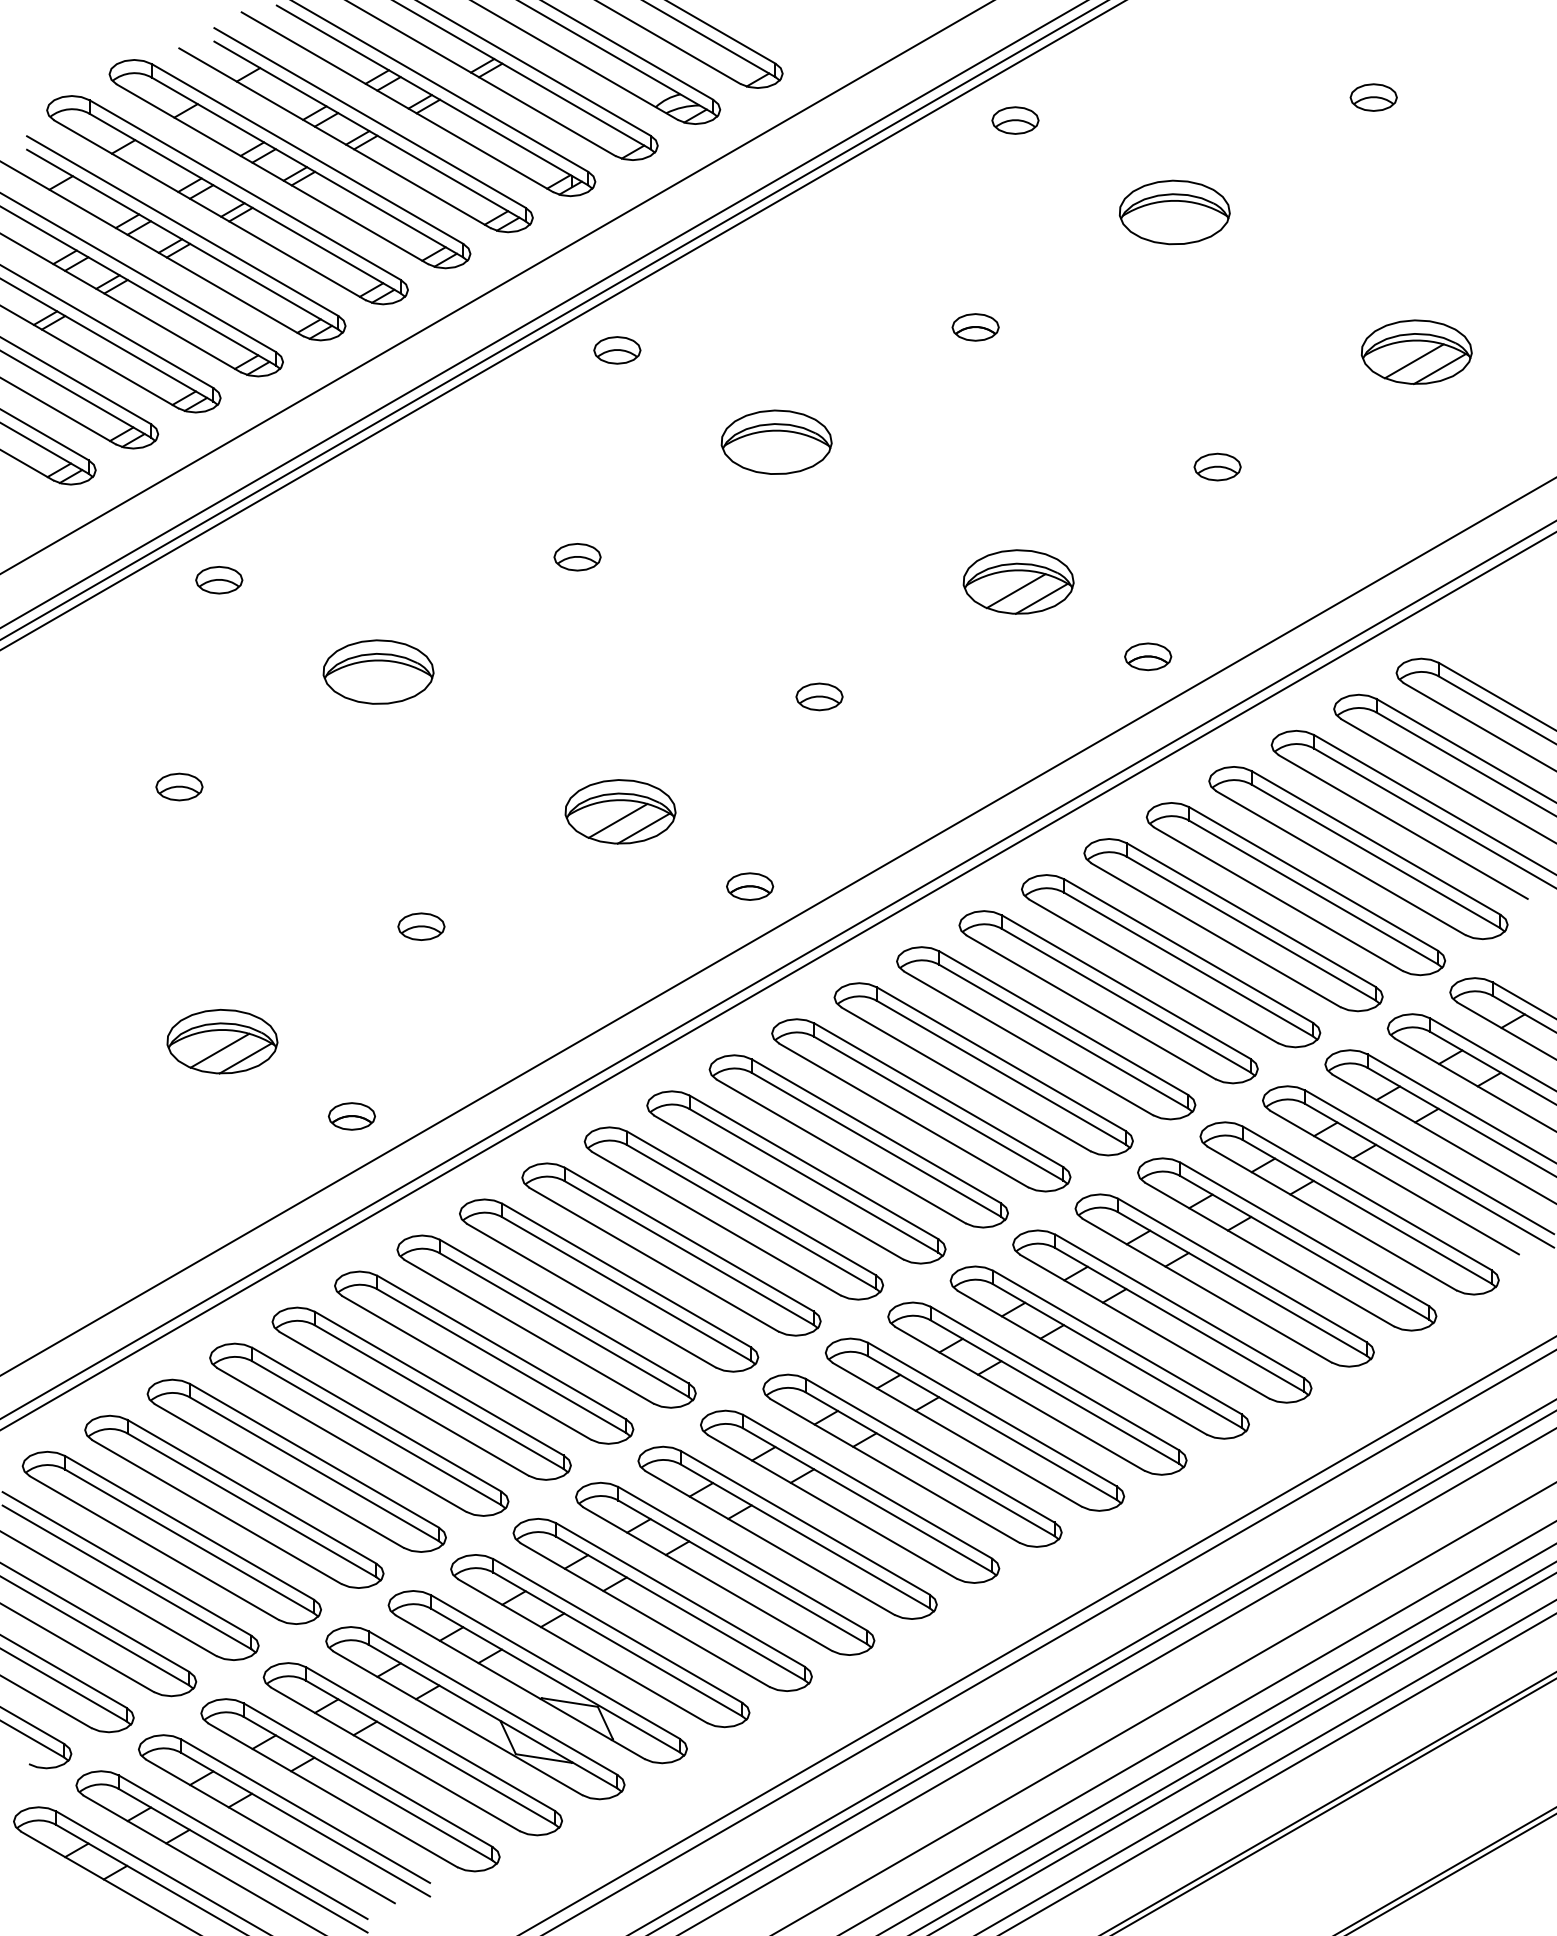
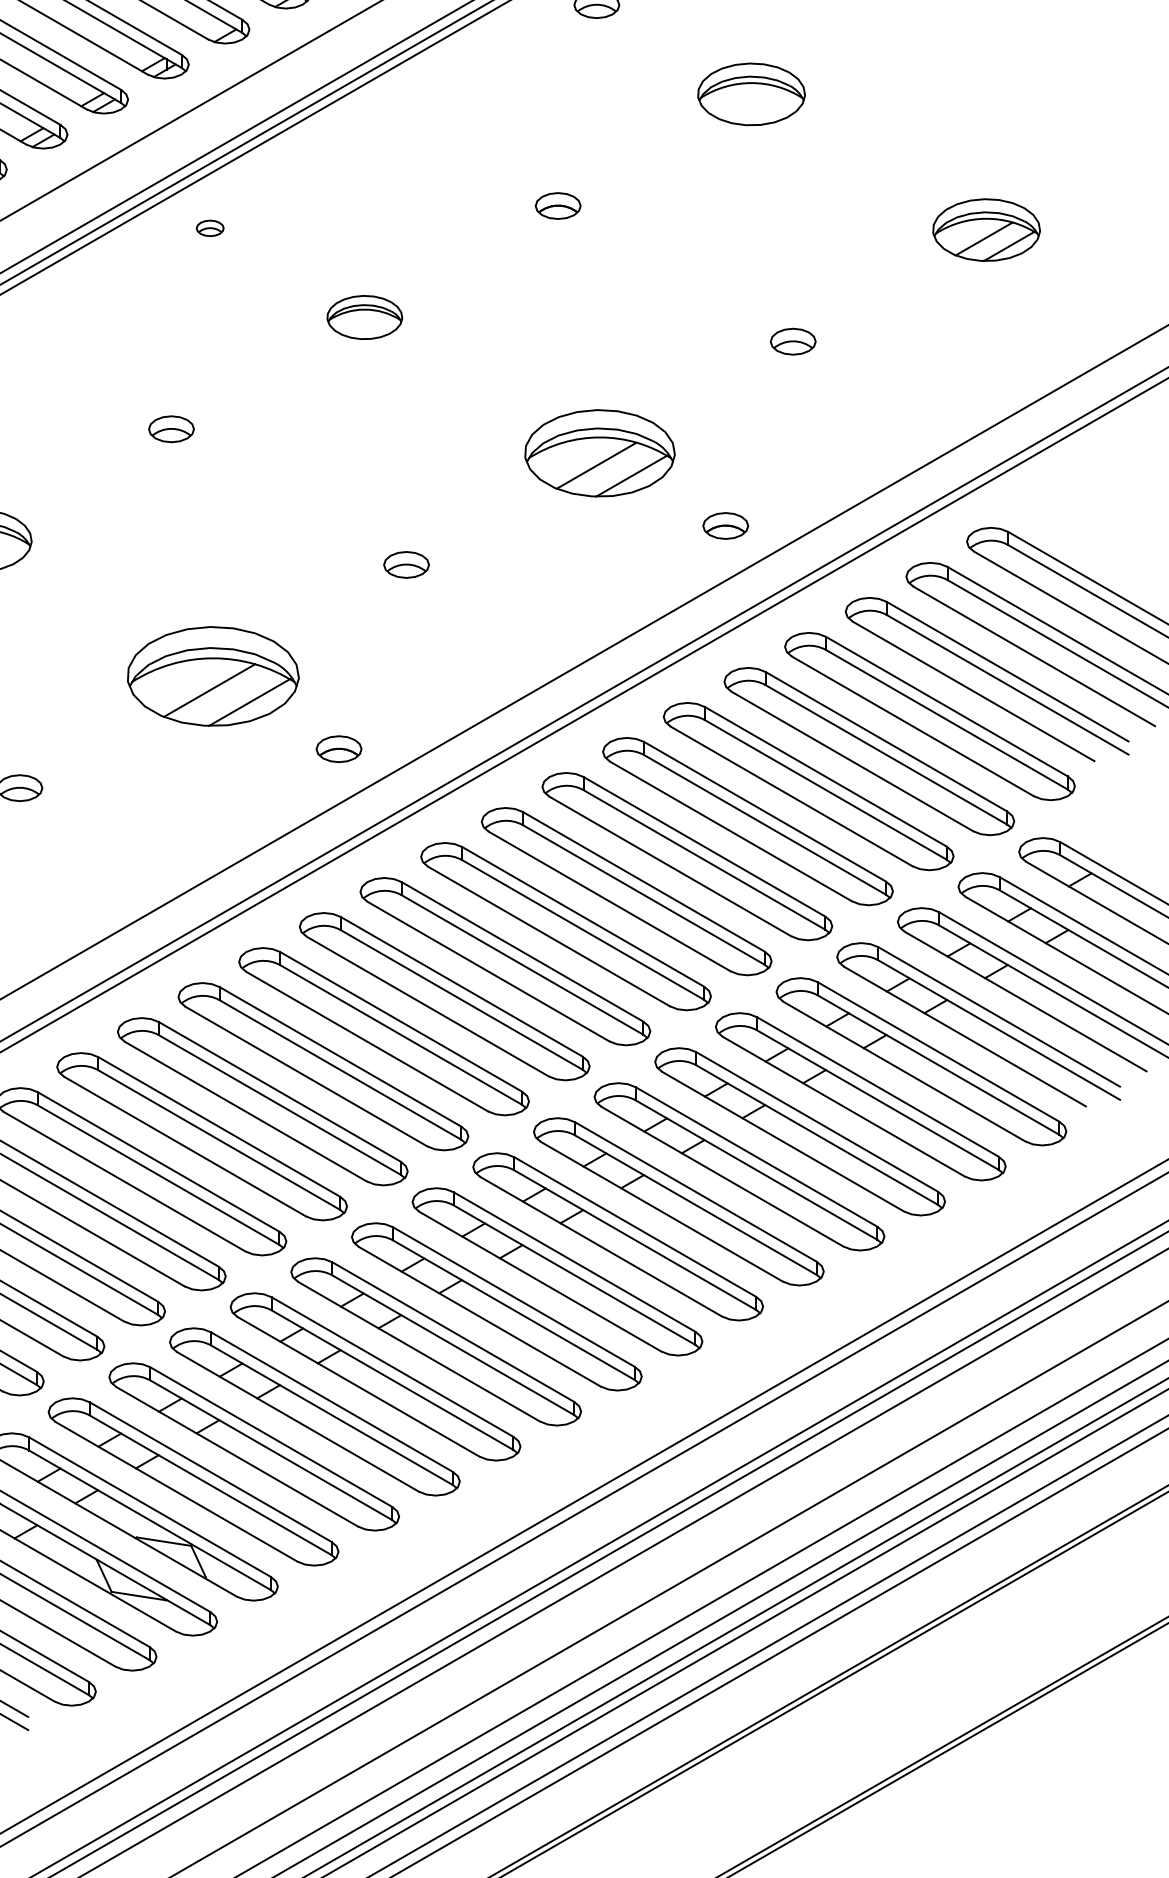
part: (617, 350) -> (210, 228), size x0.6
part: (776, 441) -> (364, 316), size x0.7
part: (1018, 581) -> (599, 452), size x1.4
part: (620, 811) -> (213, 676), size x1.6

